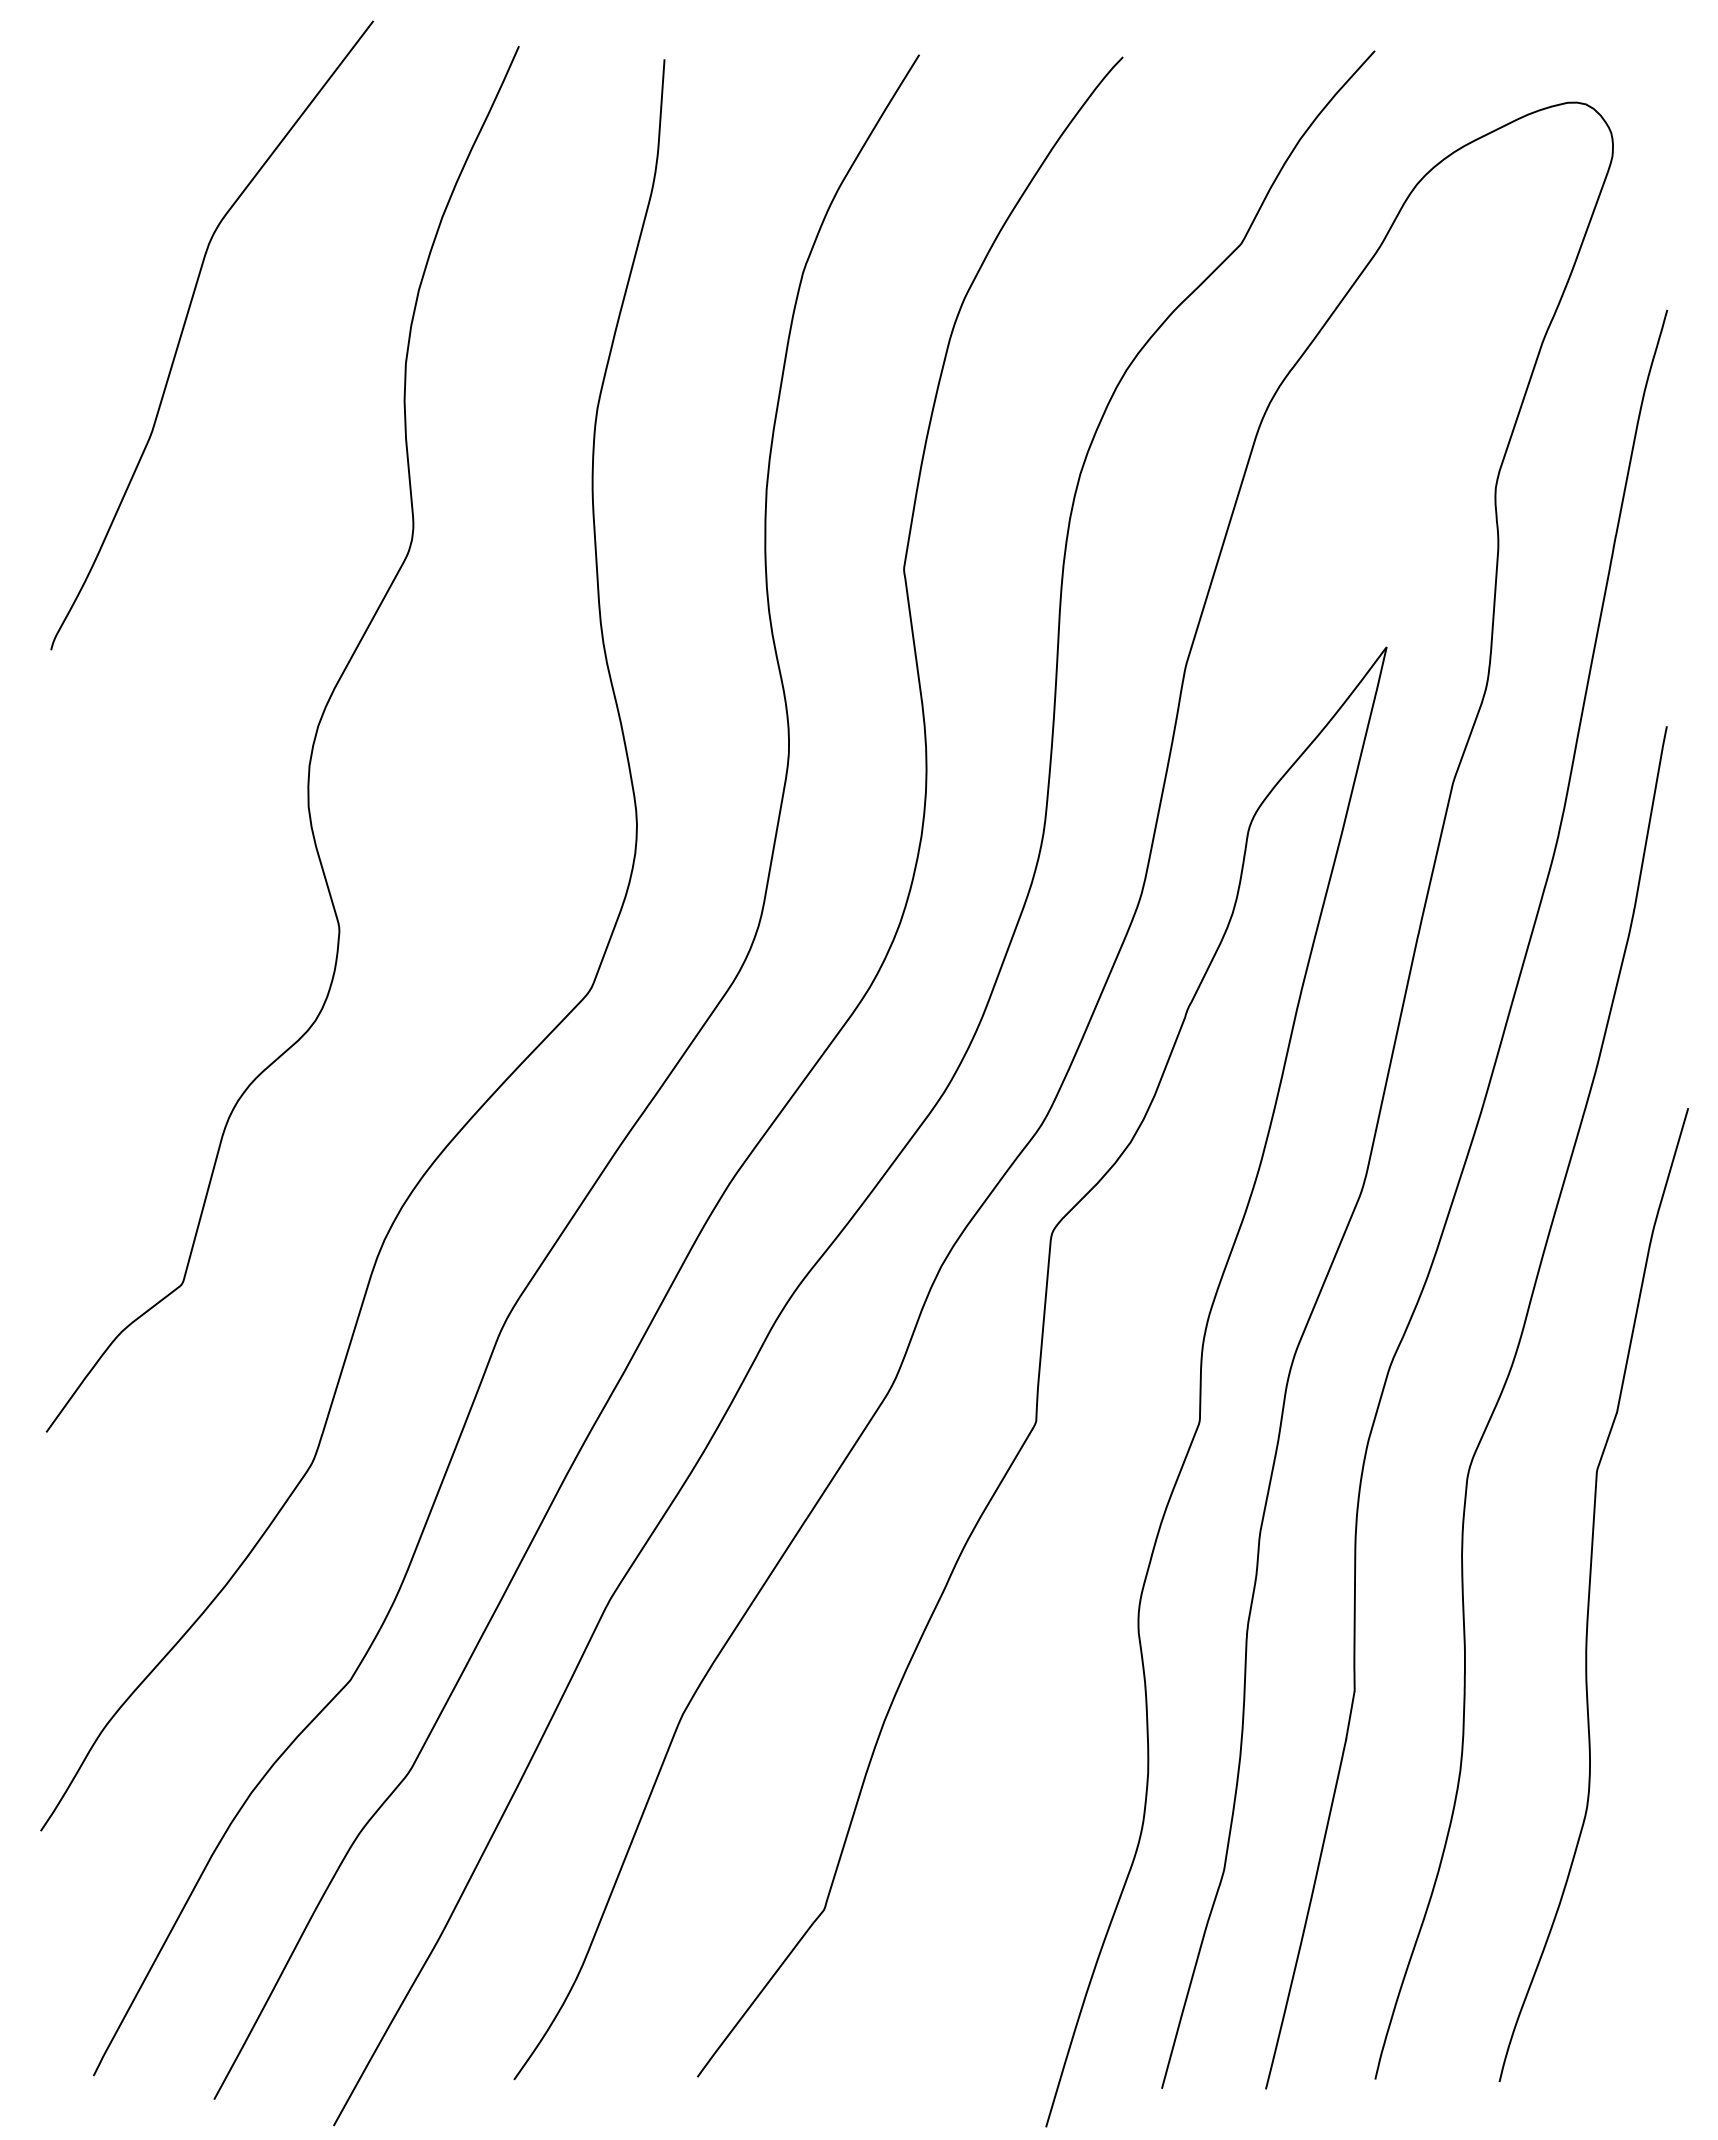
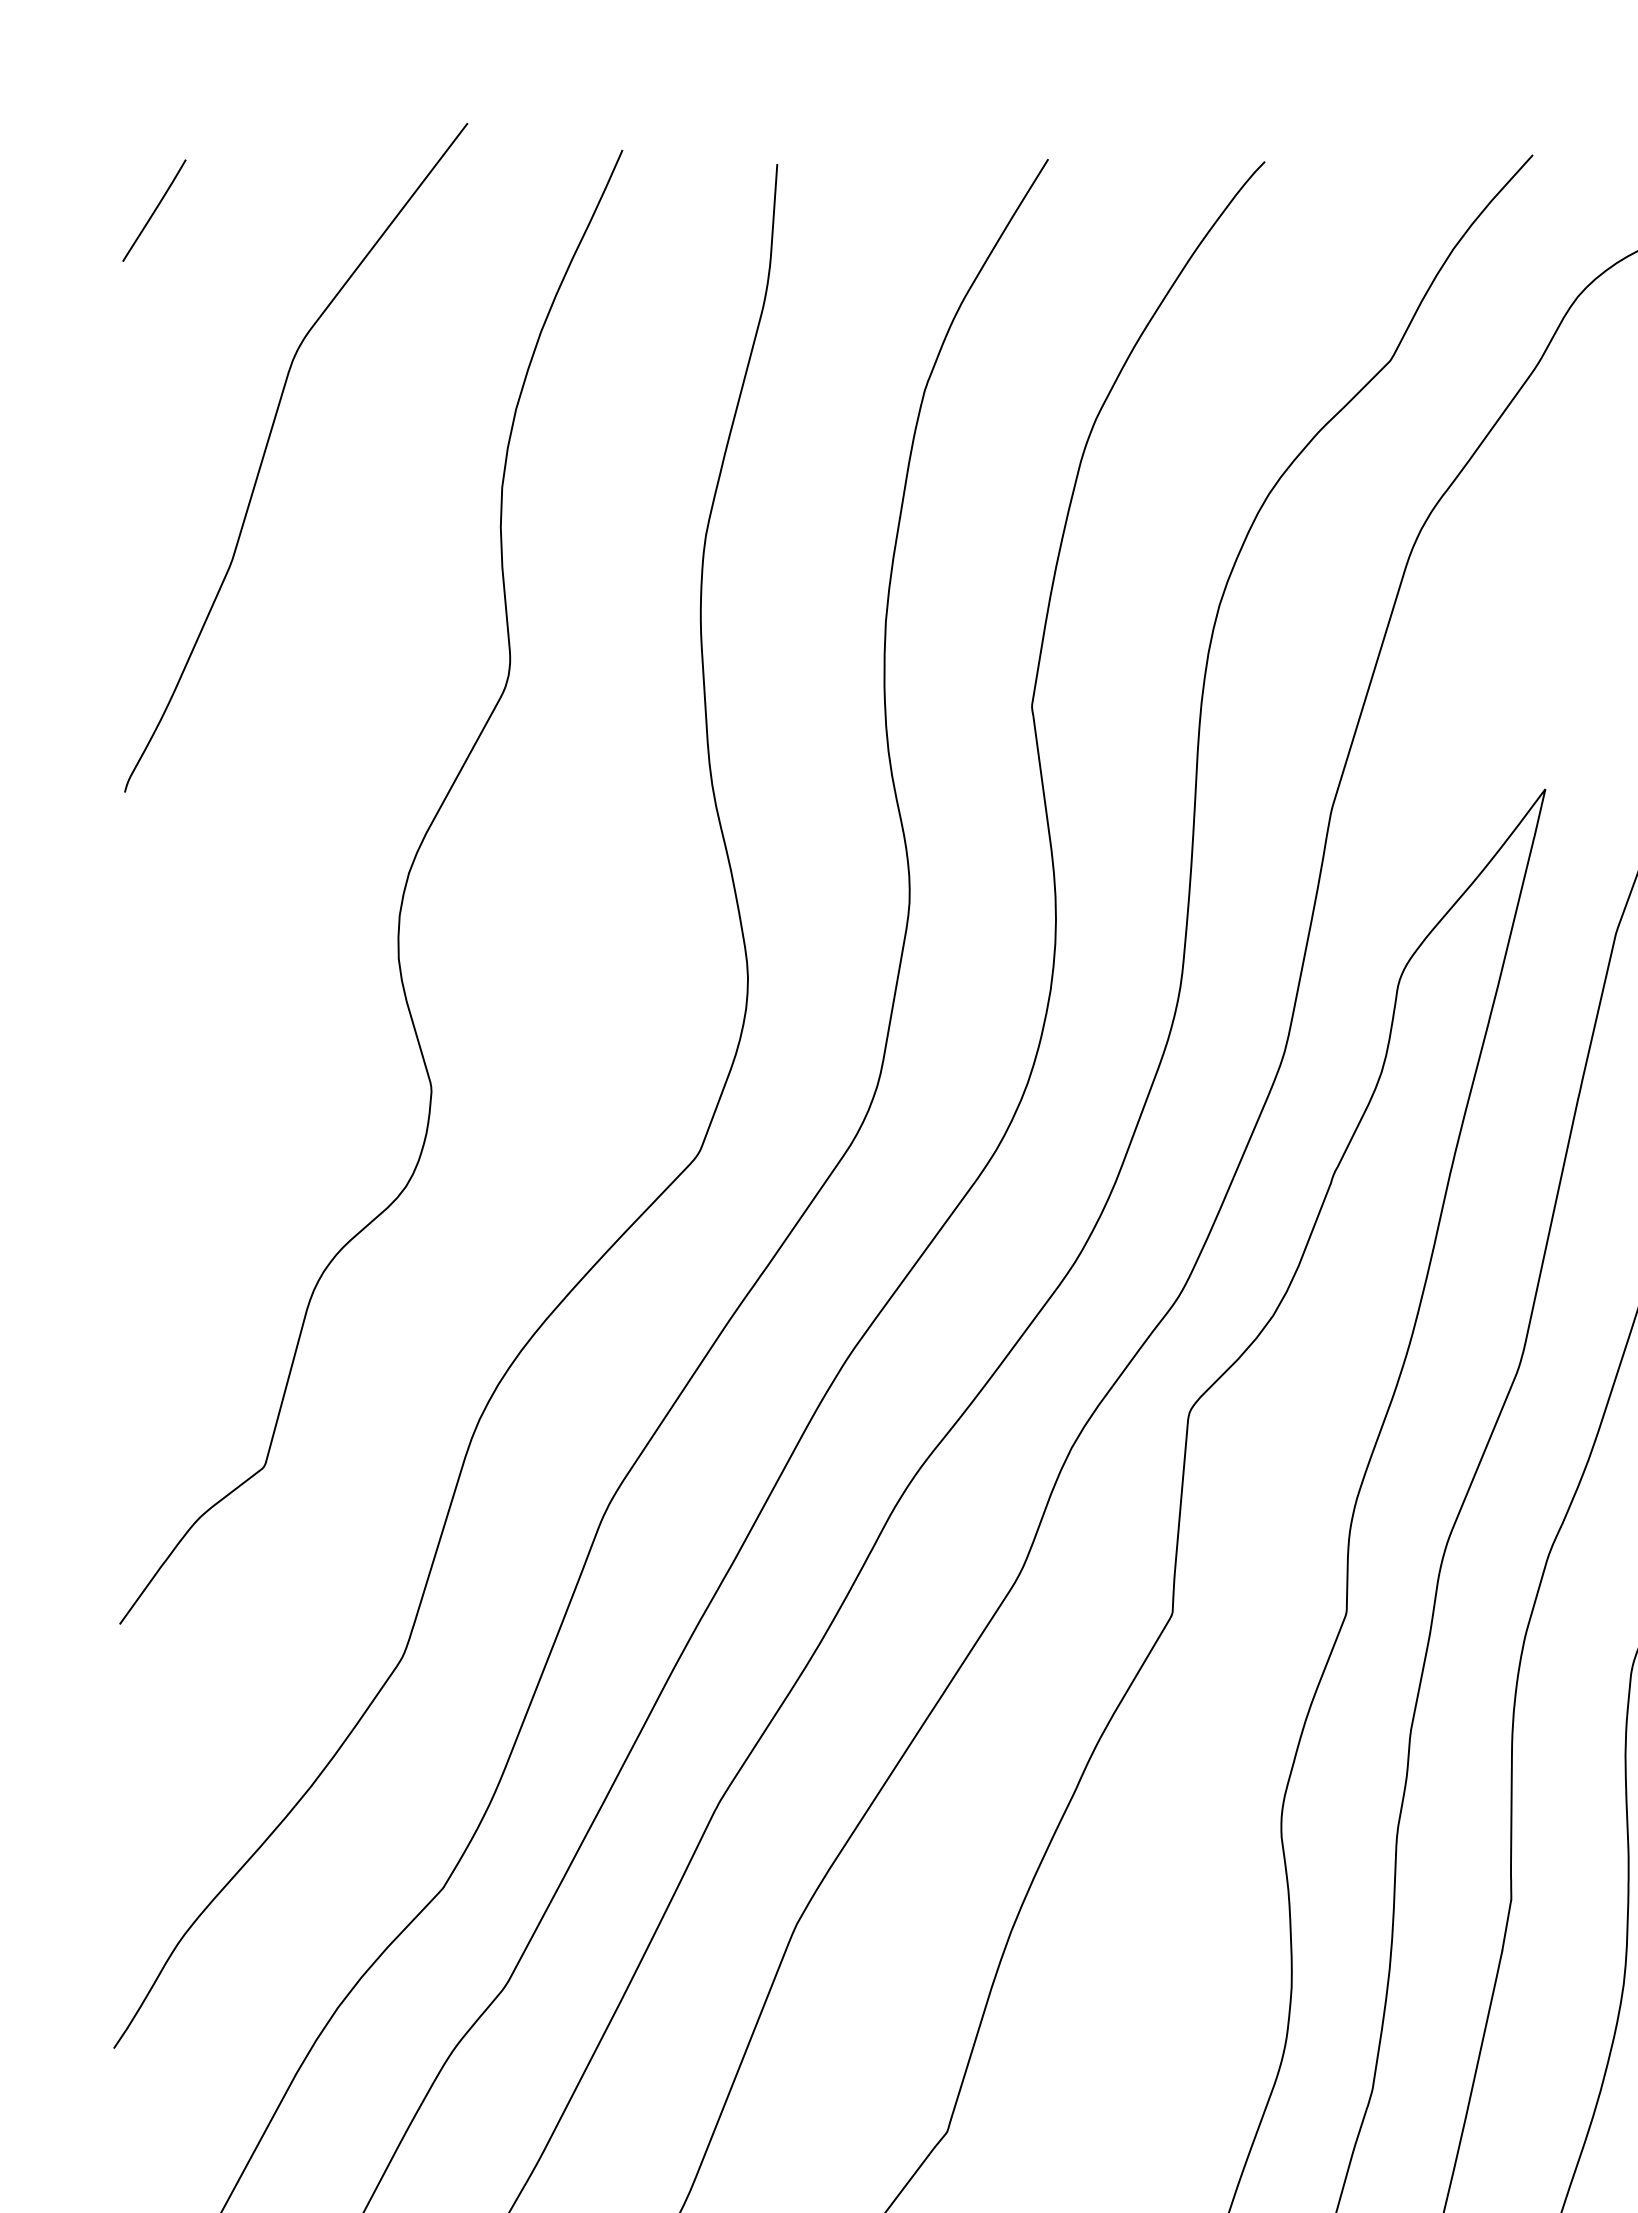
line: (78, 103) -> (153, 211), added

